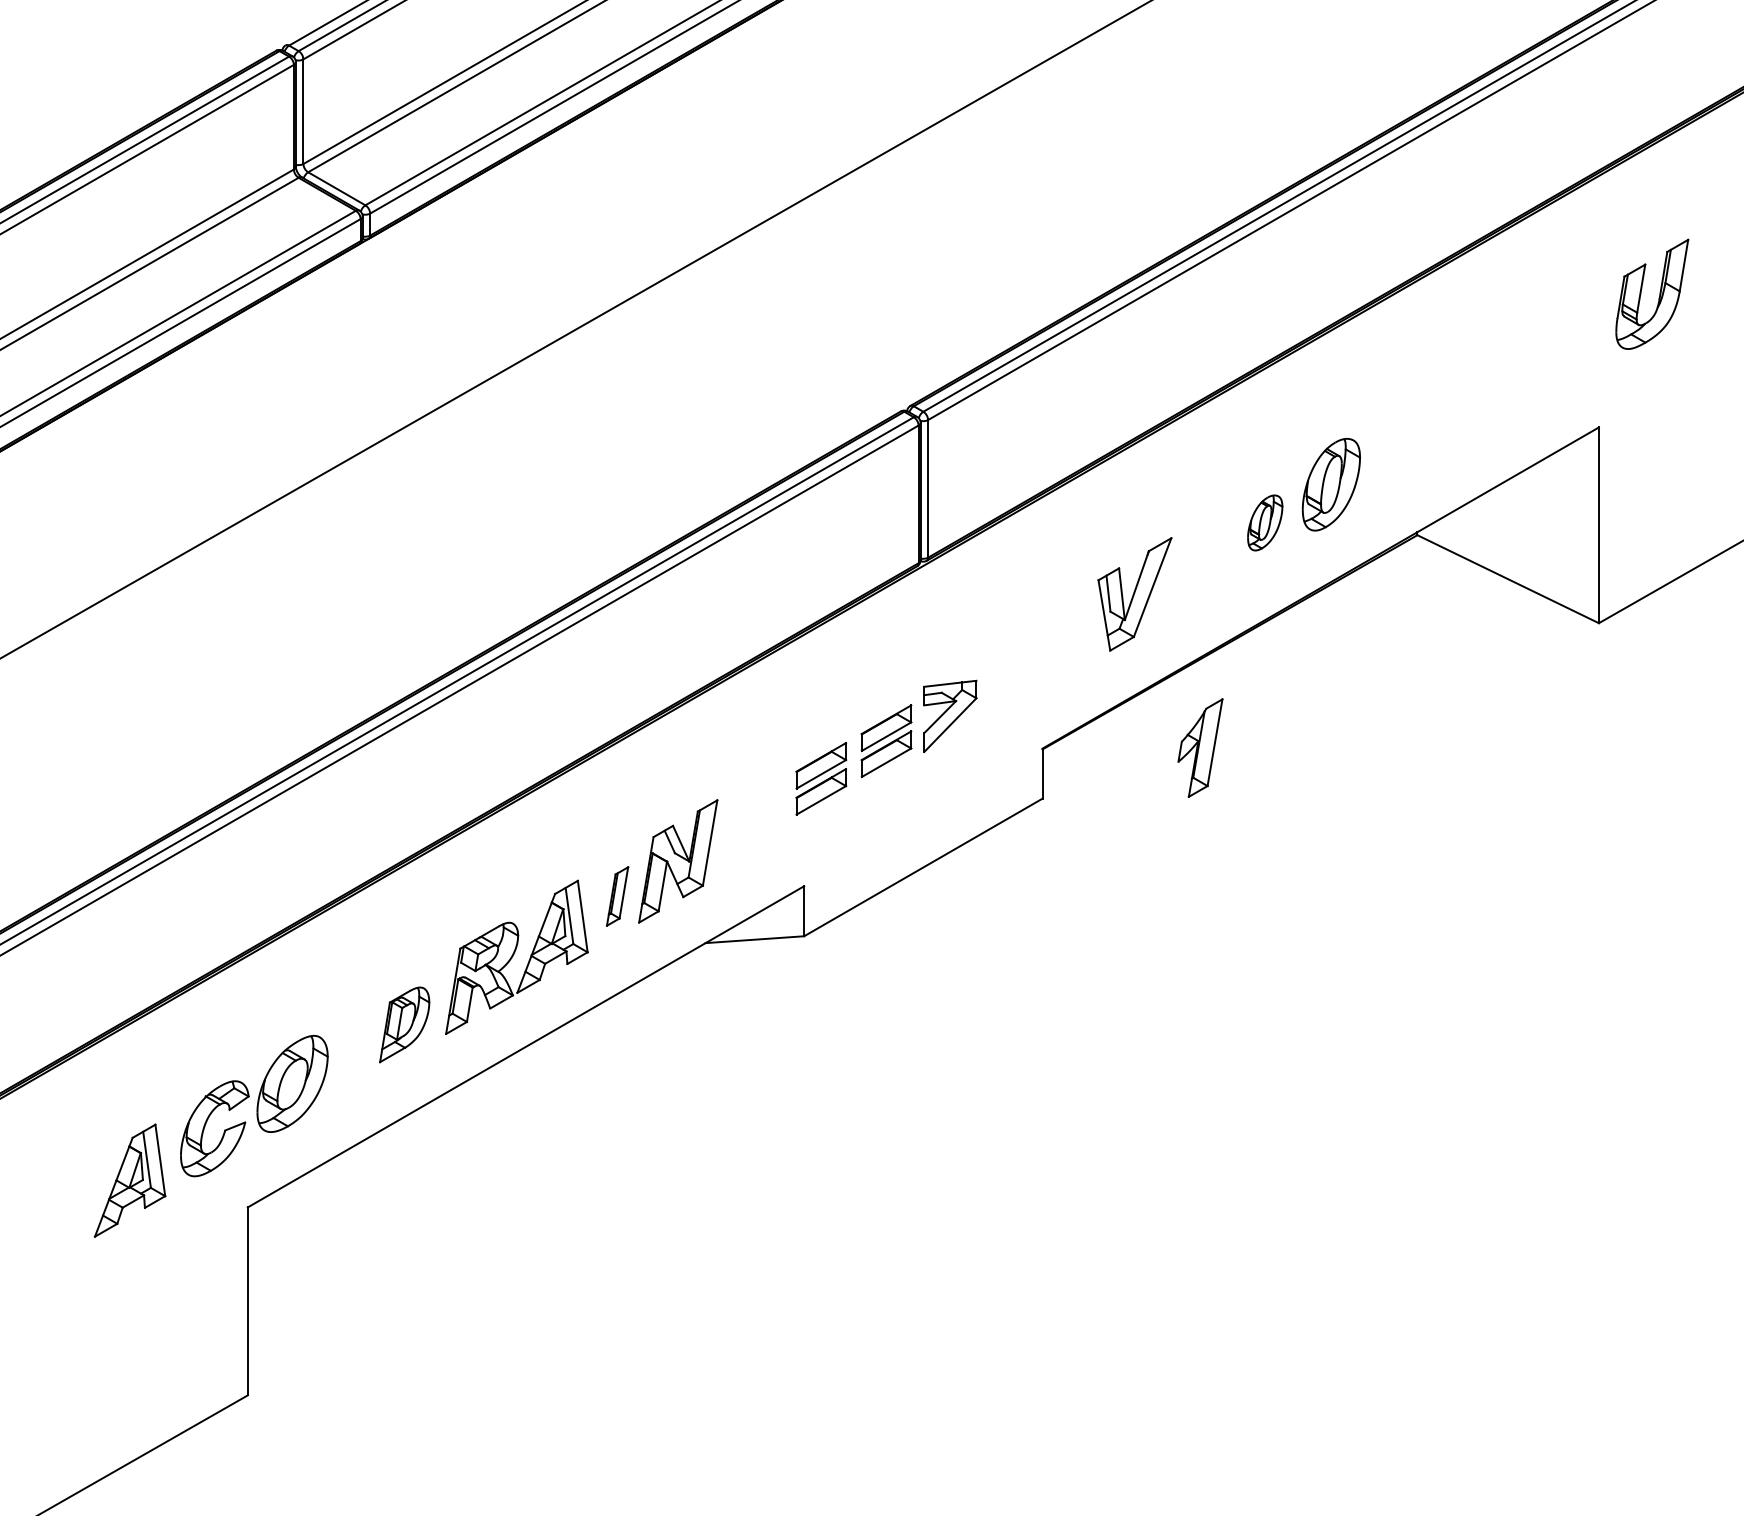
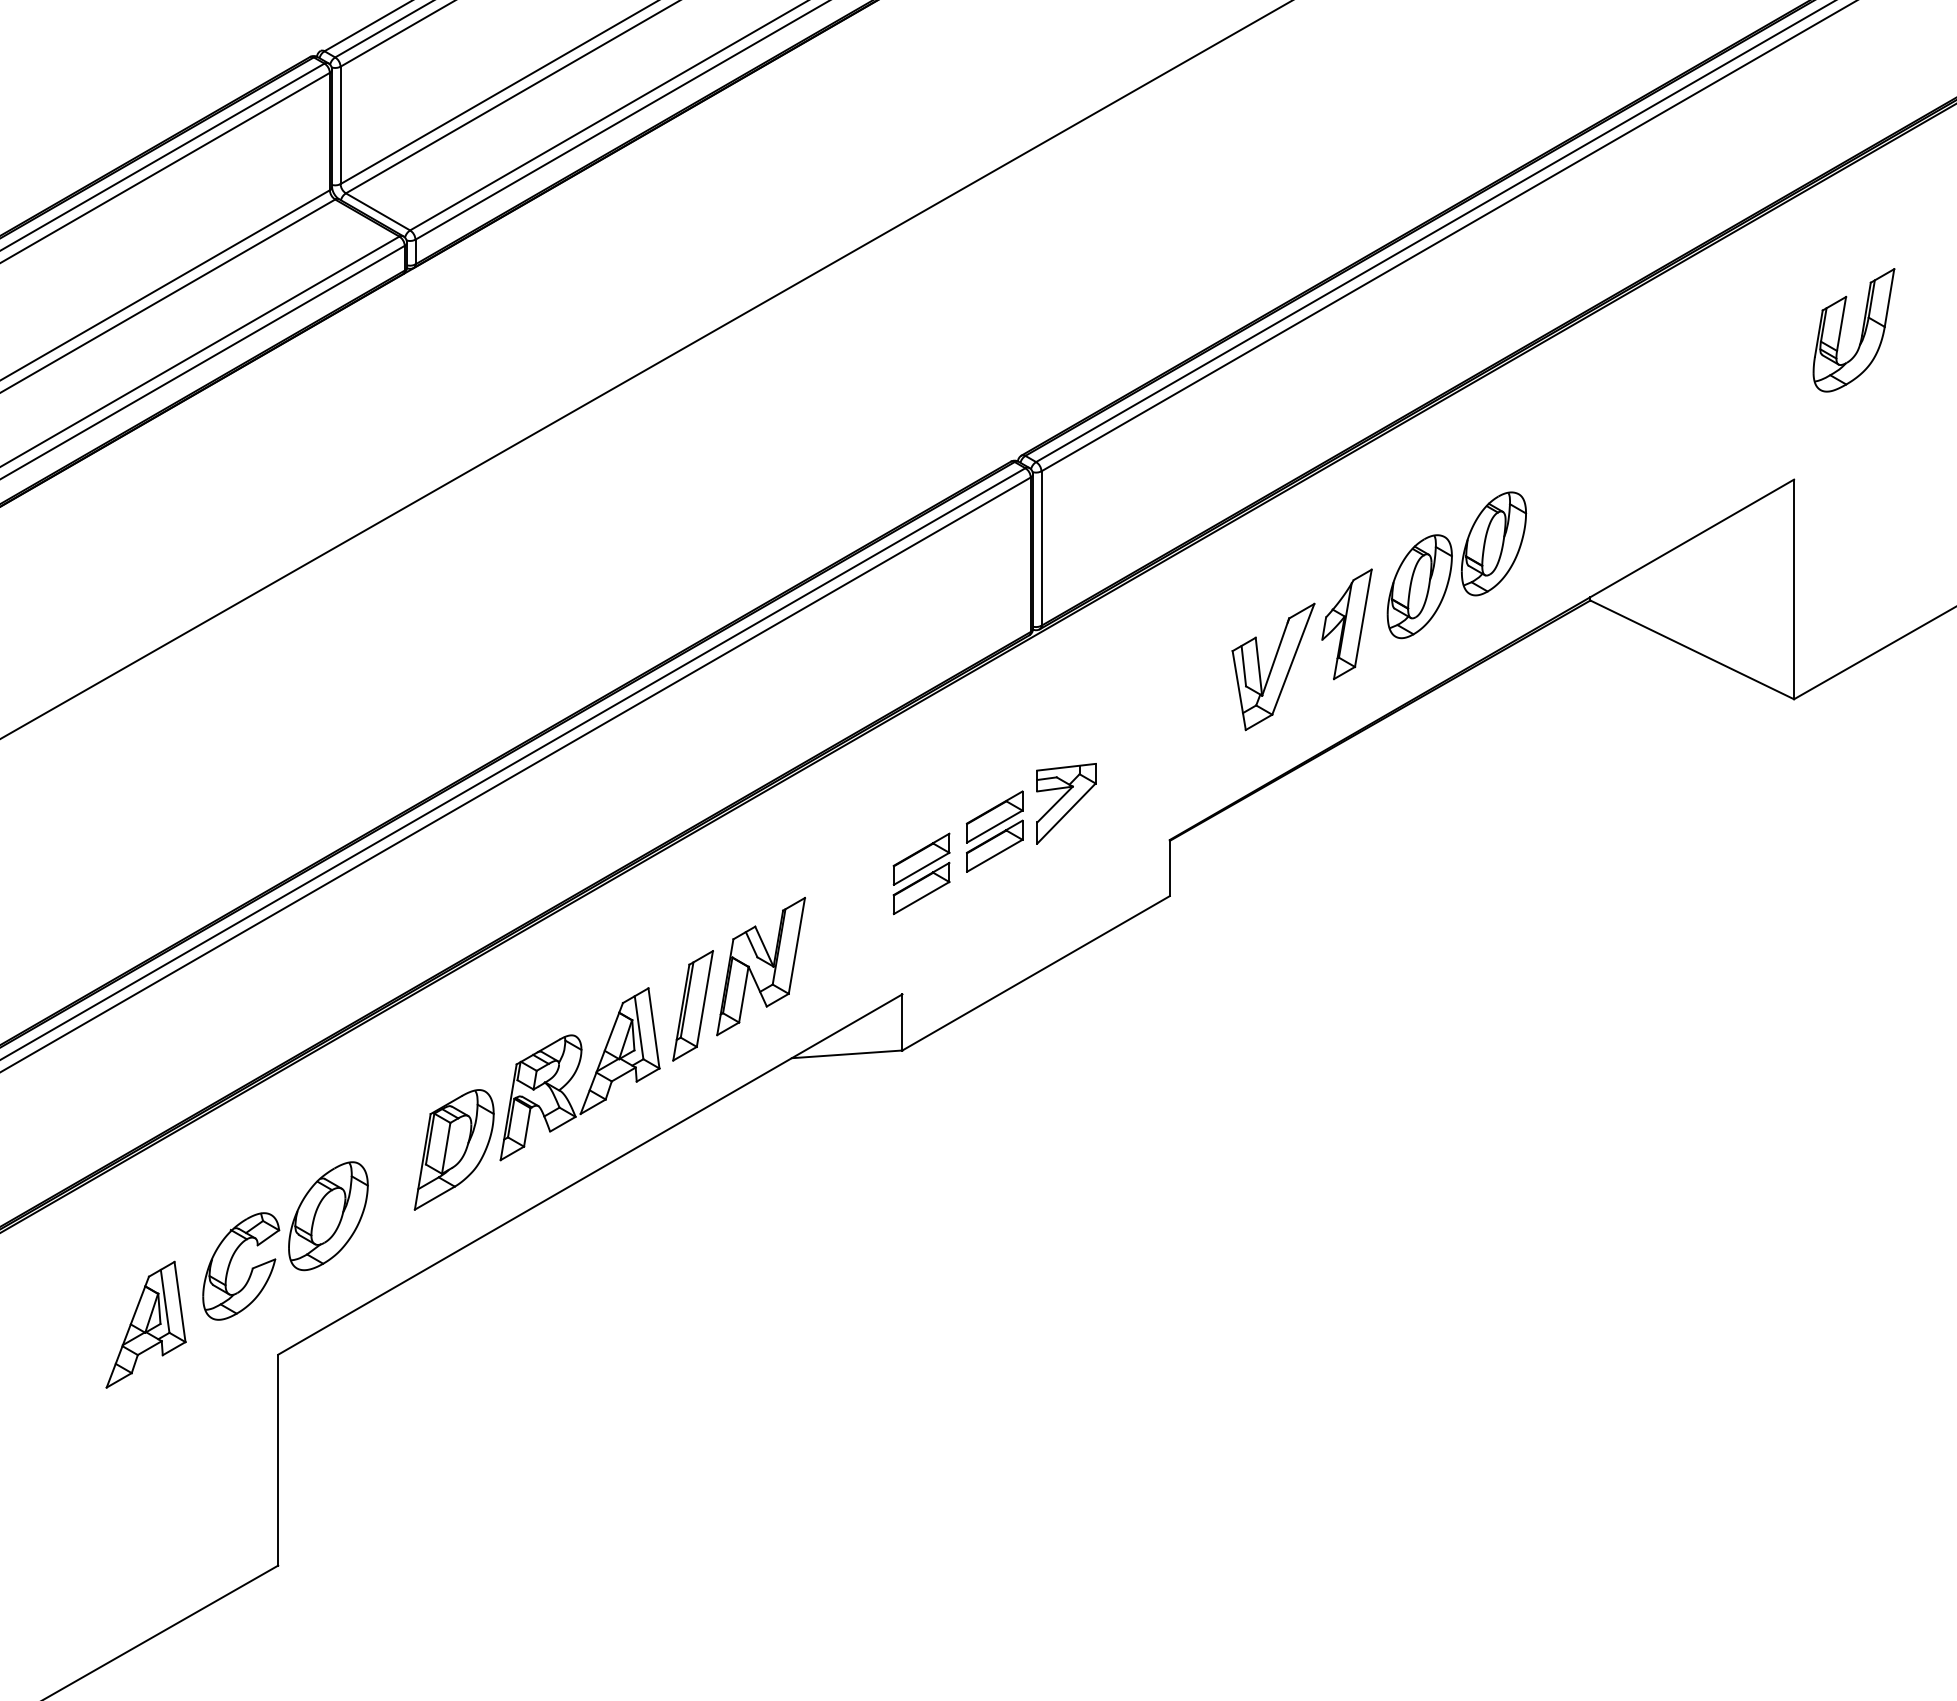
part: (1265, 522) -> (1419, 586), size x1.67
part: (1199, 748) -> (1346, 624), moved
part: (617, 896) -> (692, 1005), size x1.67
part: (404, 1024) -> (453, 1149), size x1.43

